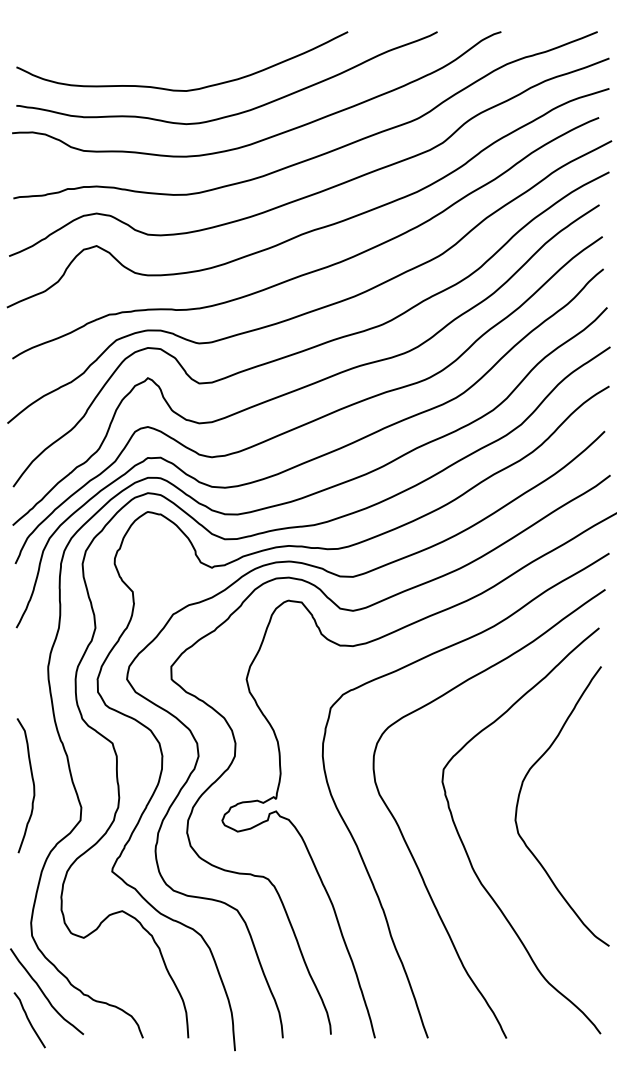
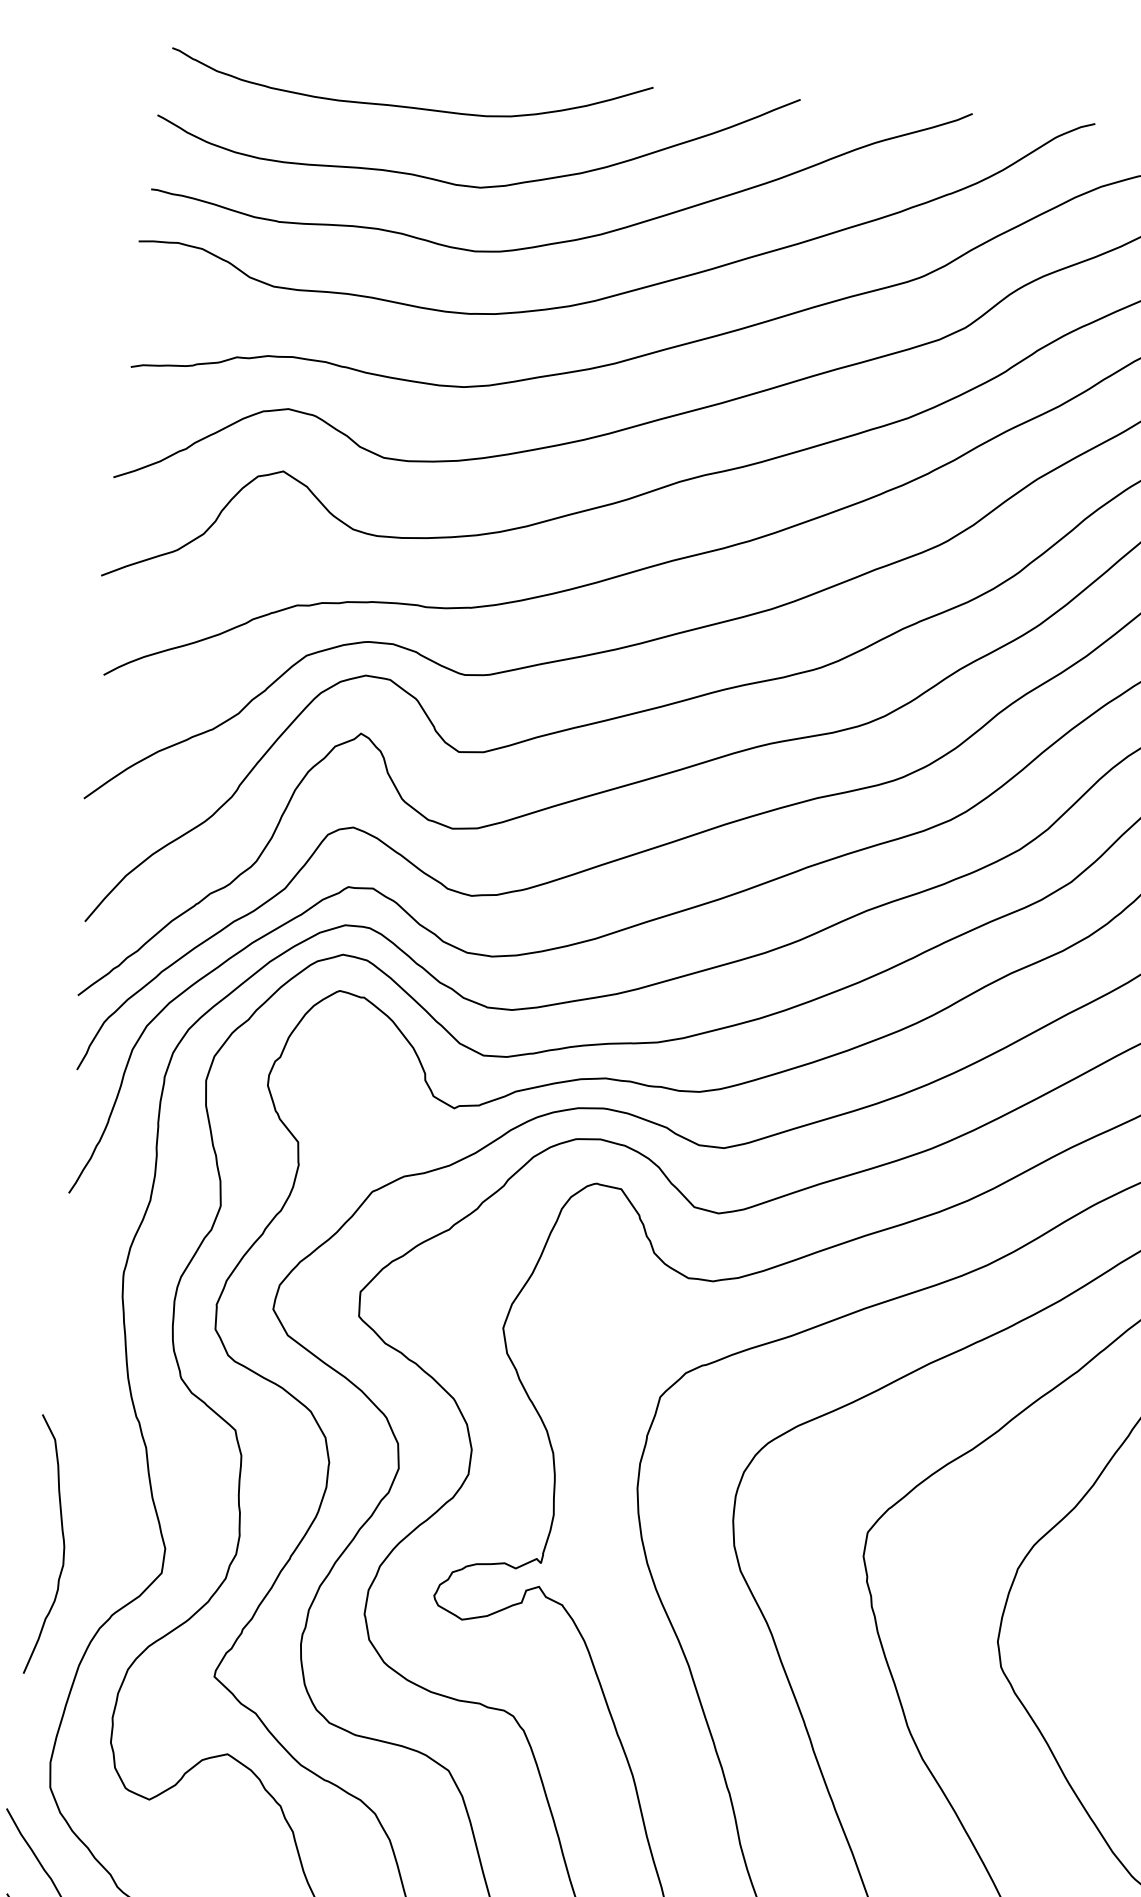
curve: (146, 51) -> (409, 105), added
curve: (32, 783) -> (61, 1541), moved

